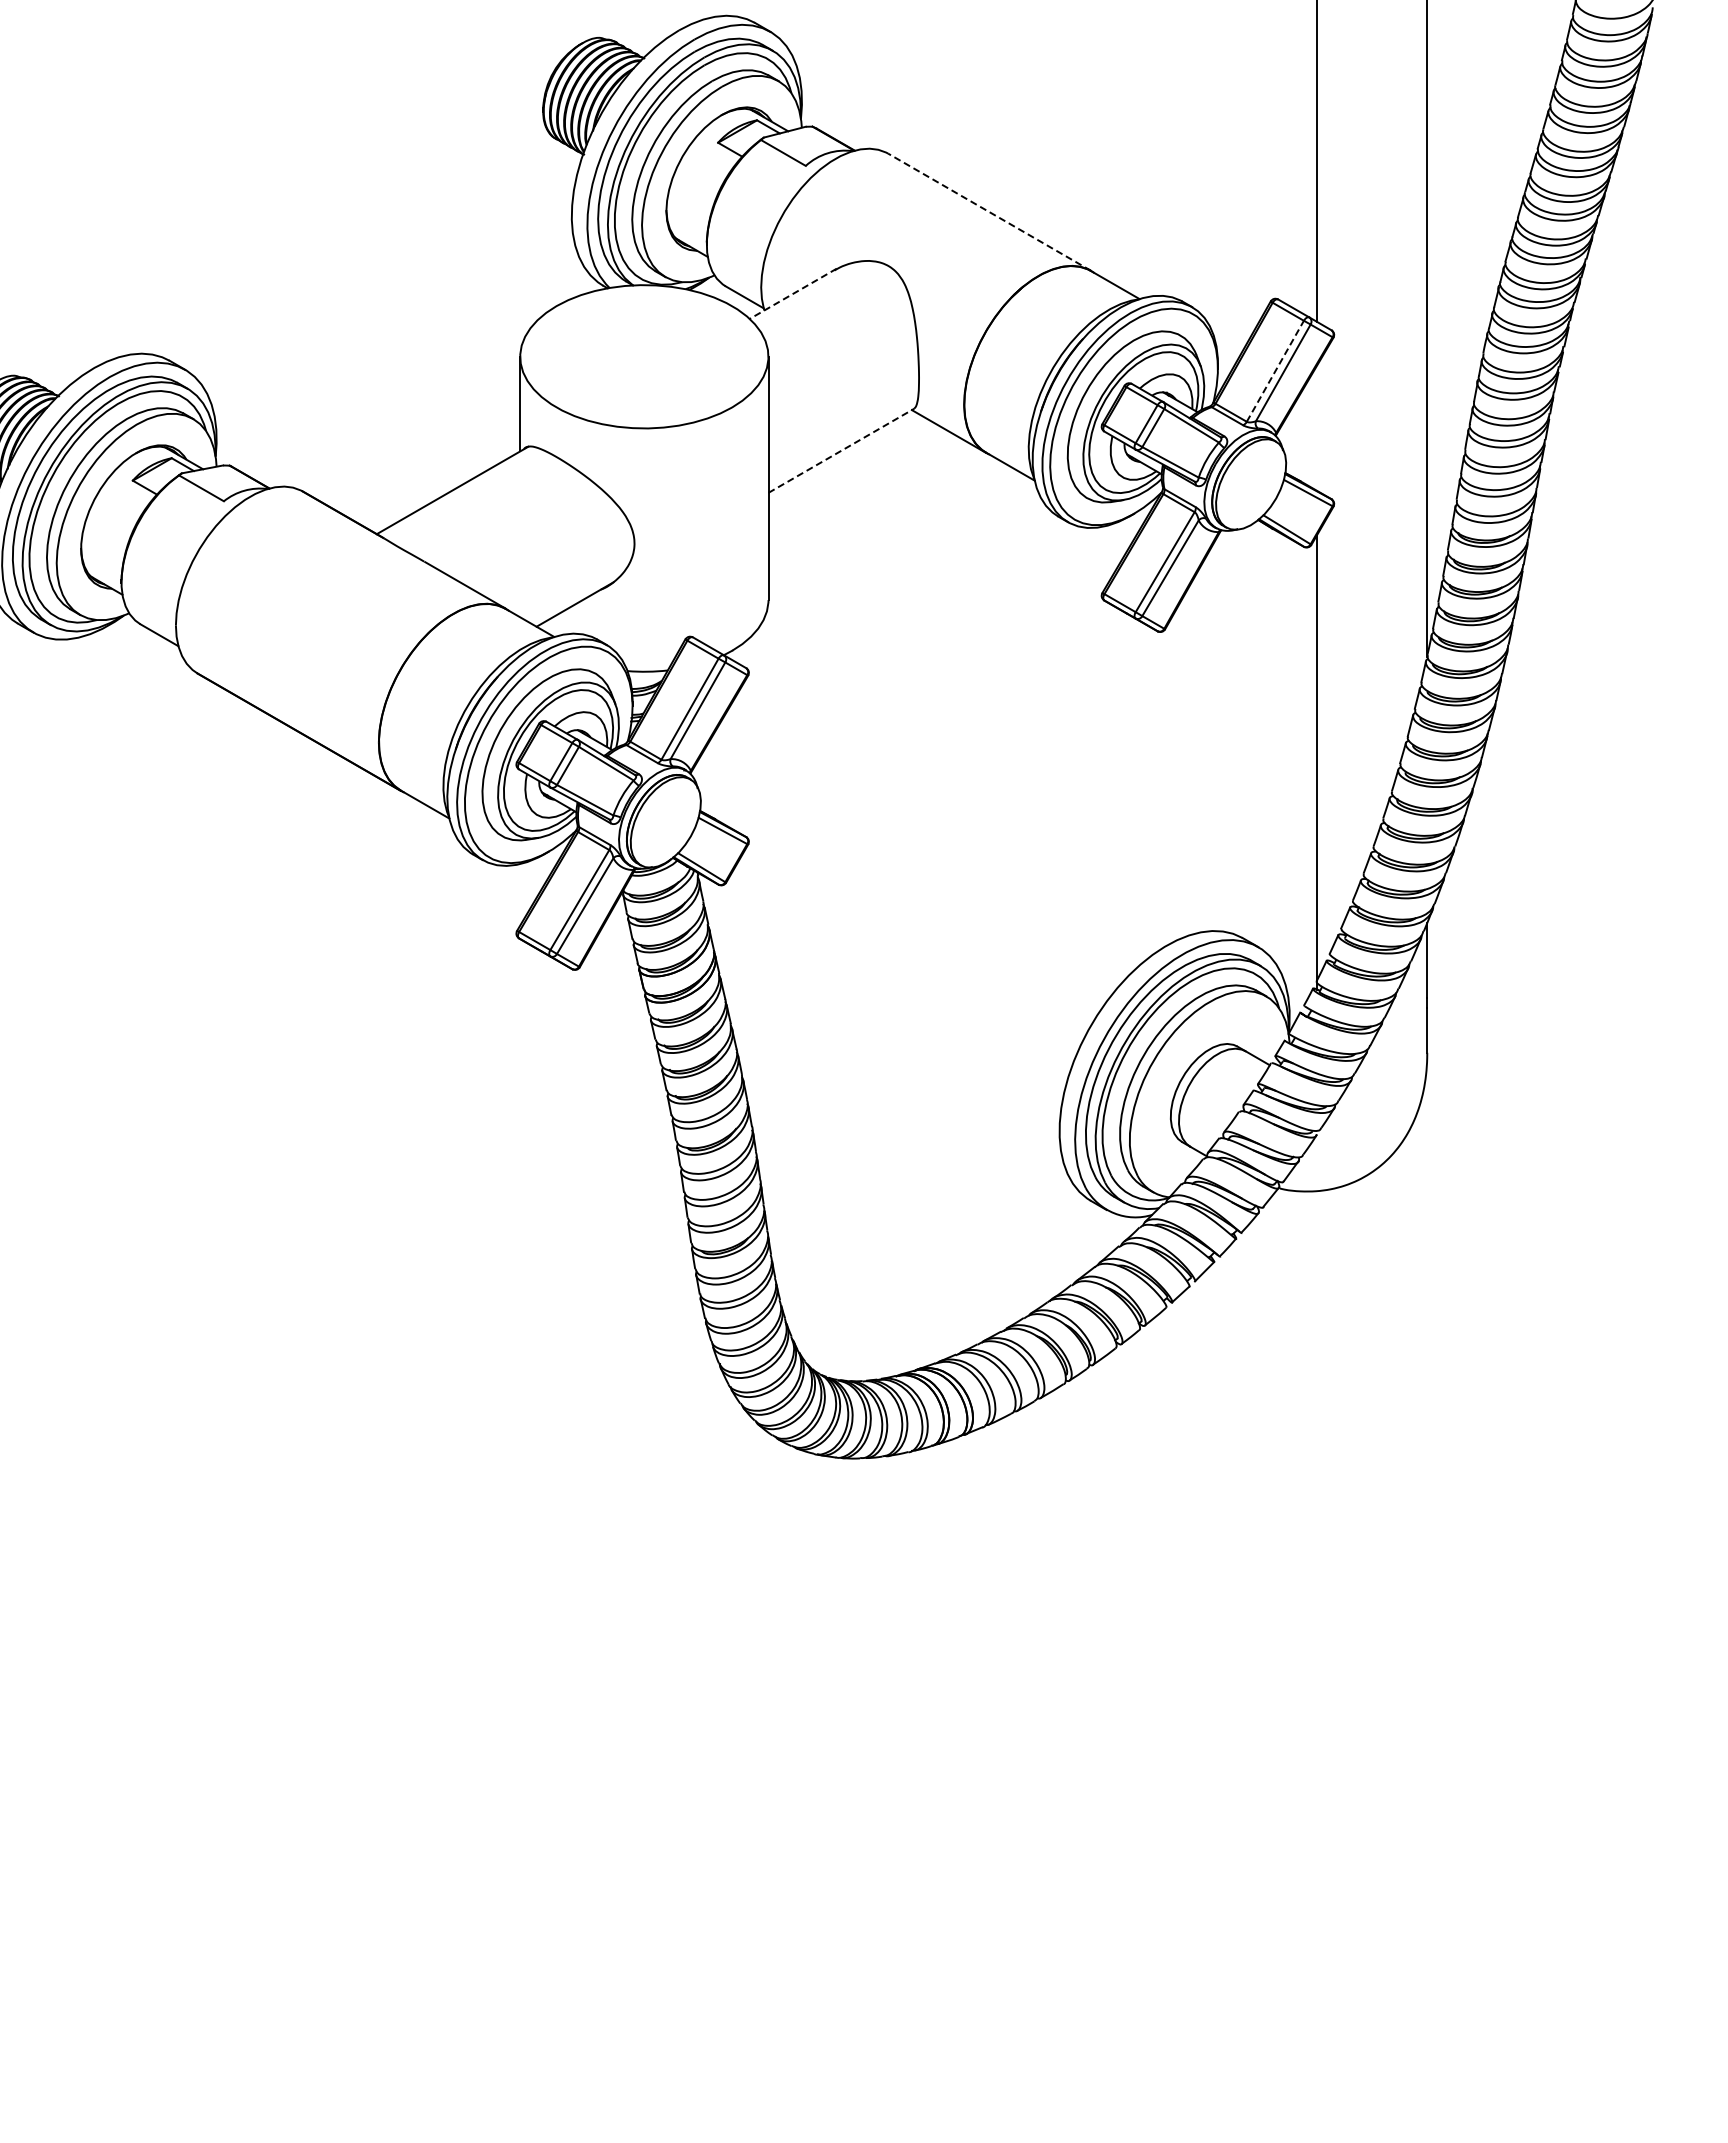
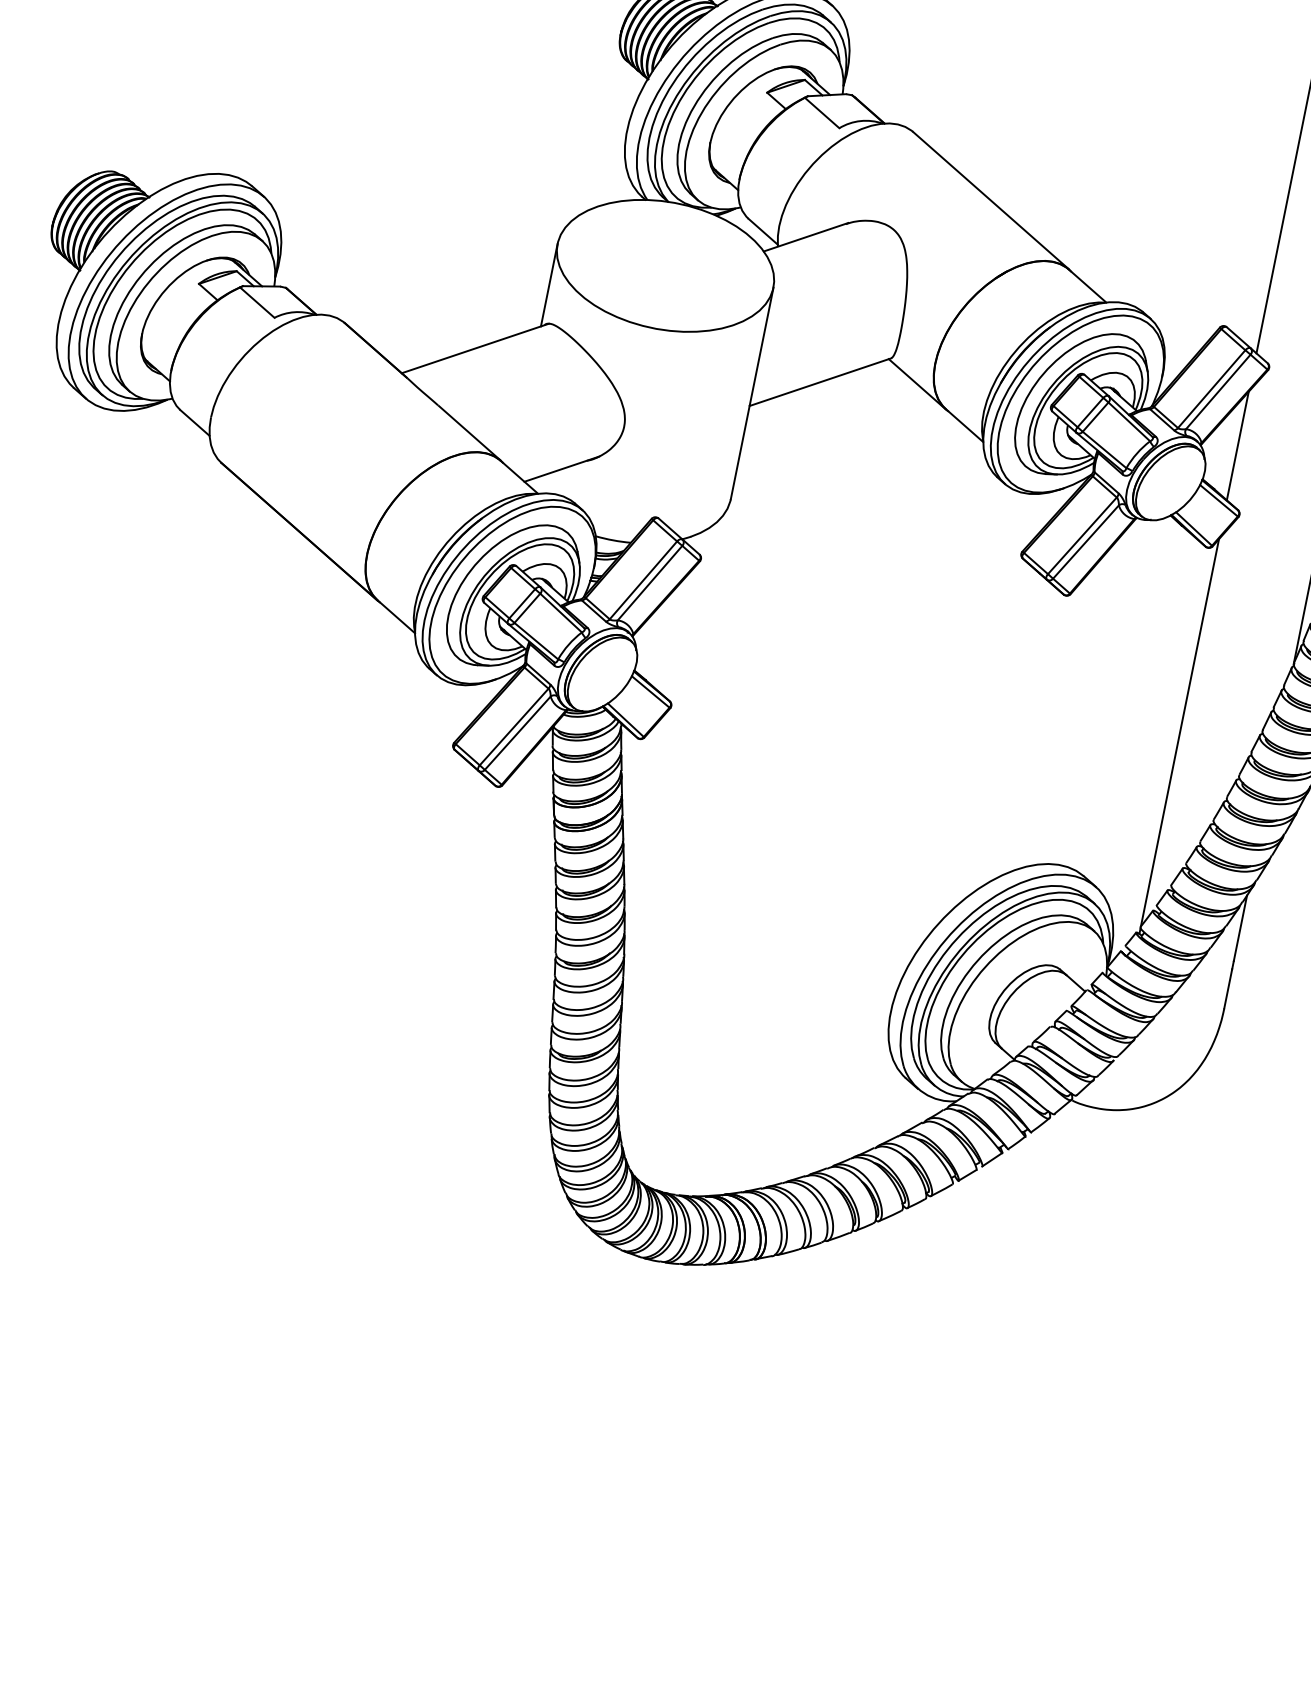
line: (989, 211) -> (991, 200), dashed -> solid
line: (792, 294) -> (805, 237), dashed -> solid
line: (1275, 370) -> (1211, 388), dashed -> solid
line: (1316, 427) -> (1237, 445), added
line: (841, 450) -> (820, 381), dashed -> solid

